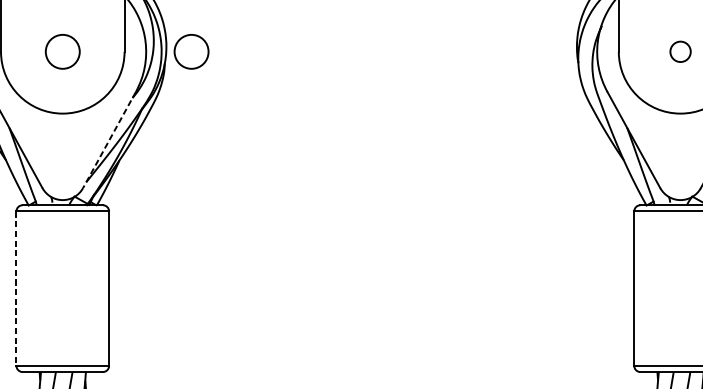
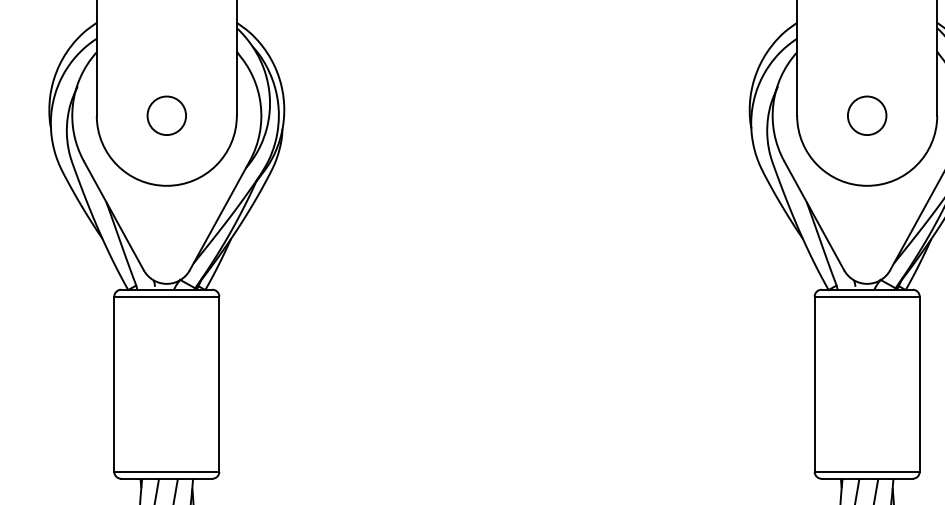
circle: (191, 51) -> (312, 115), removed
circle: (679, 51) -> (866, 115), size x1.67
line: (109, 140) -> (219, 216), dashed -> solid
line: (16, 288) -> (114, 384), dashed -> solid

